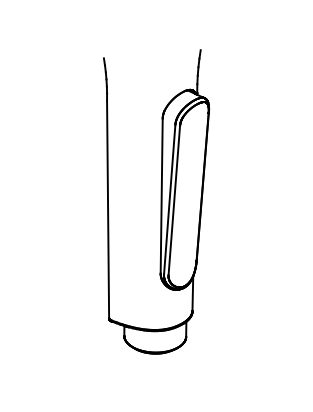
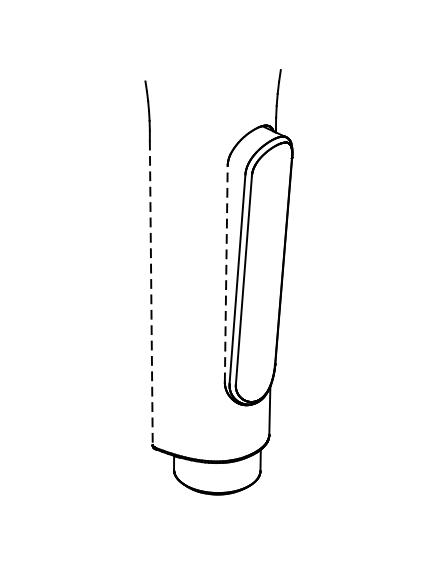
line: (161, 195) -> (225, 273), solid -> dashed
line: (108, 209) -> (151, 292), solid -> dashed

